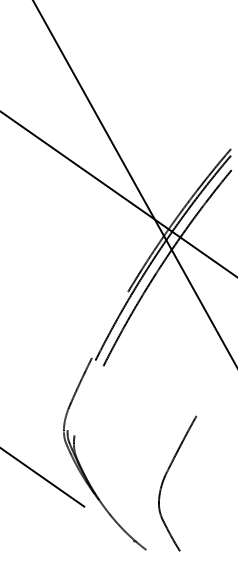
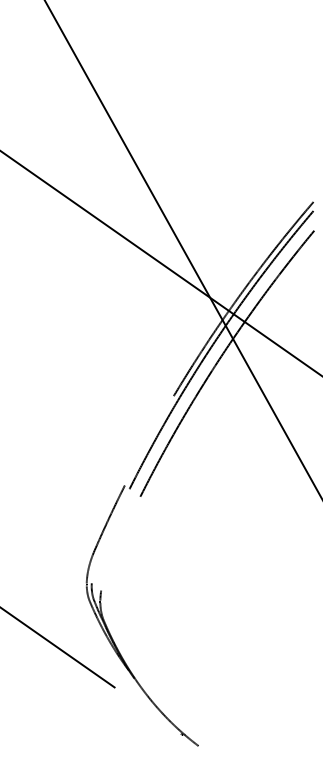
curve: (164, 479) -> (223, 650), removed

